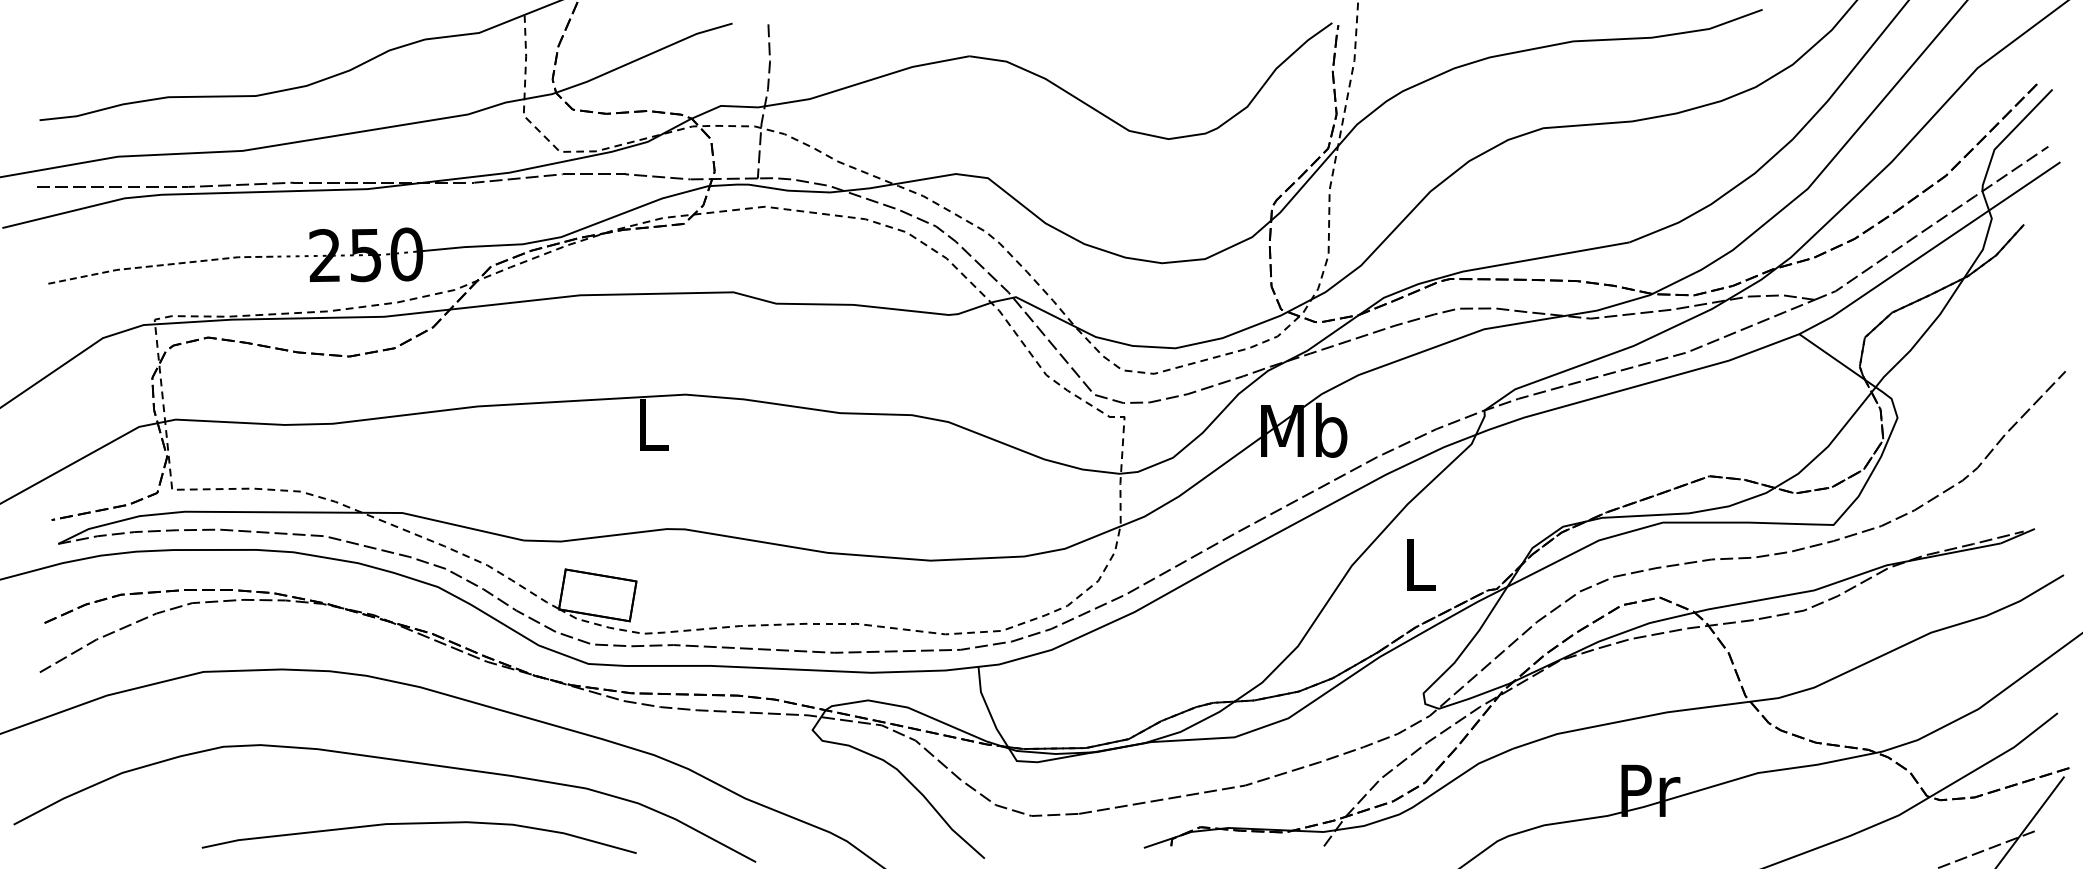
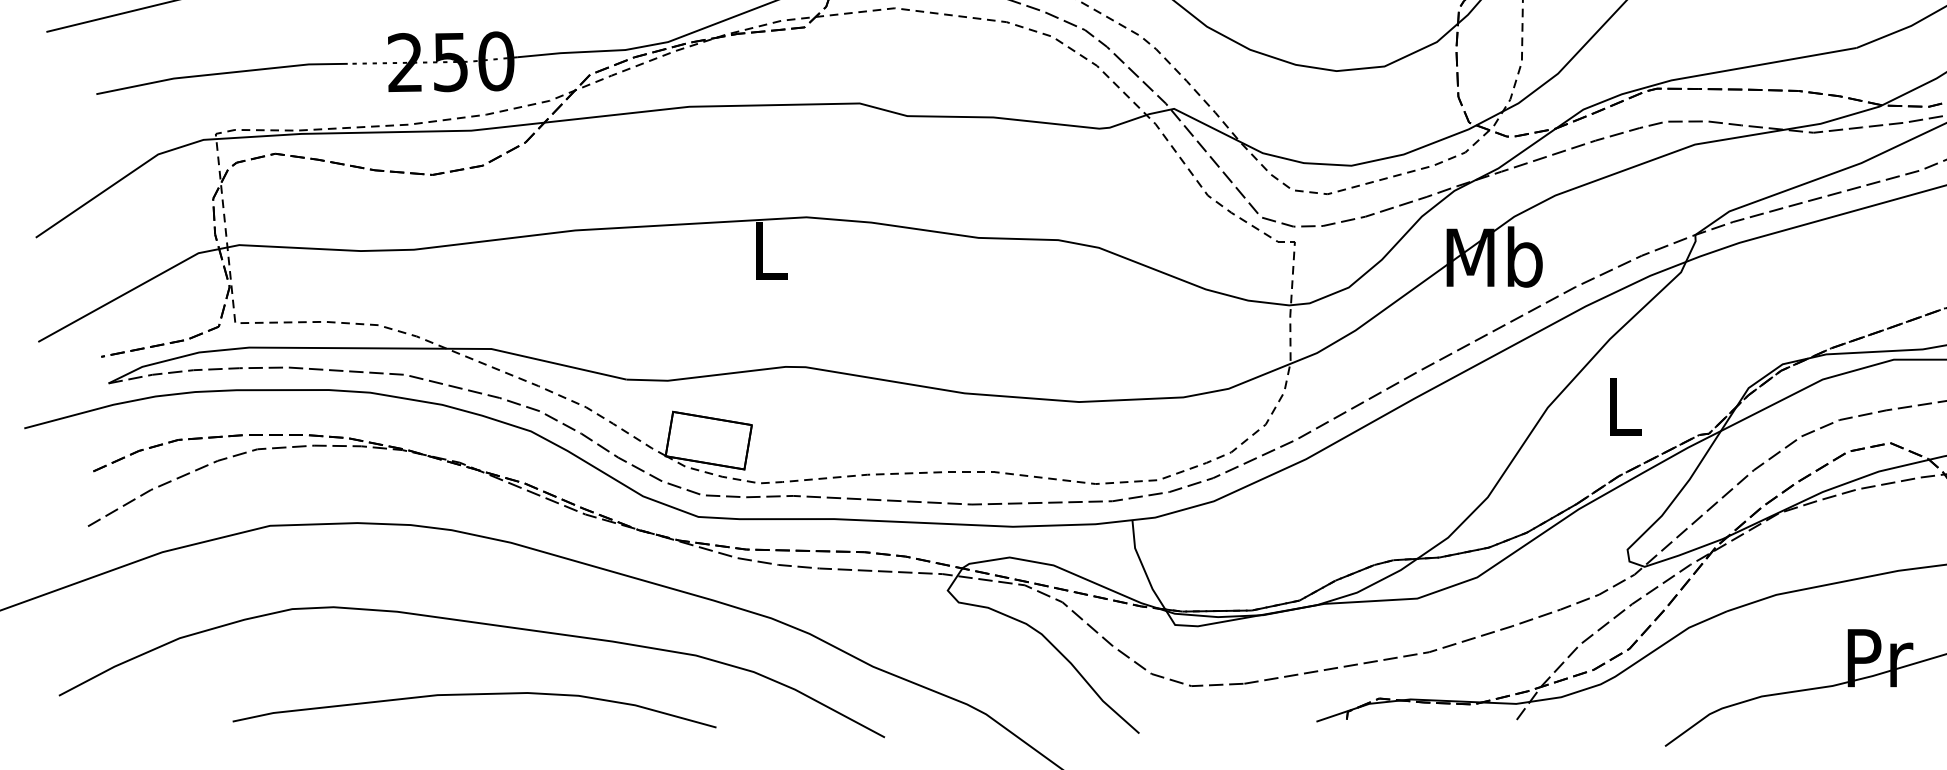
line: (159, 265) -> (221, 73), dashed -> solid
curve: (418, 824) -> (473, 695), moved

